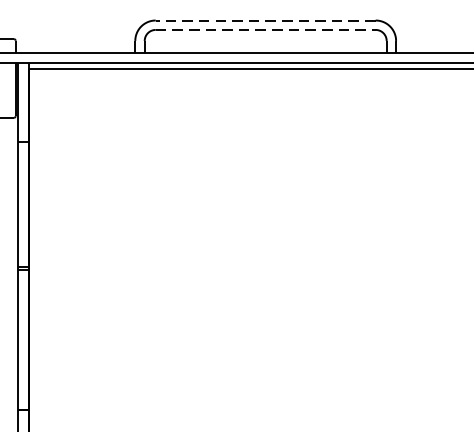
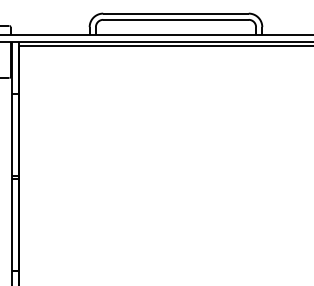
line: (266, 20) -> (176, 13), dashed -> solid
line: (266, 29) -> (176, 19), dashed -> solid

